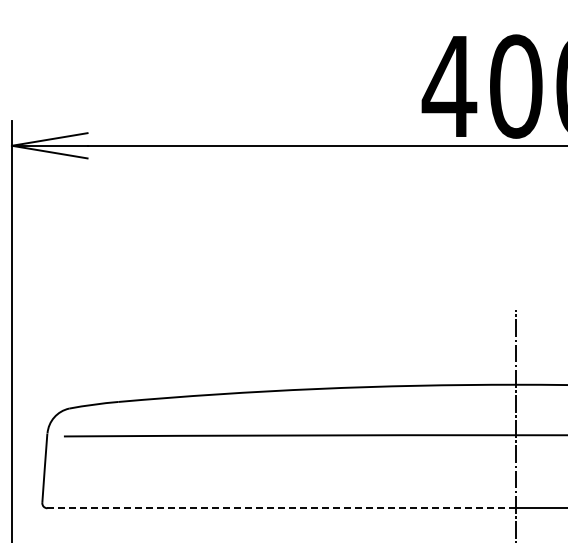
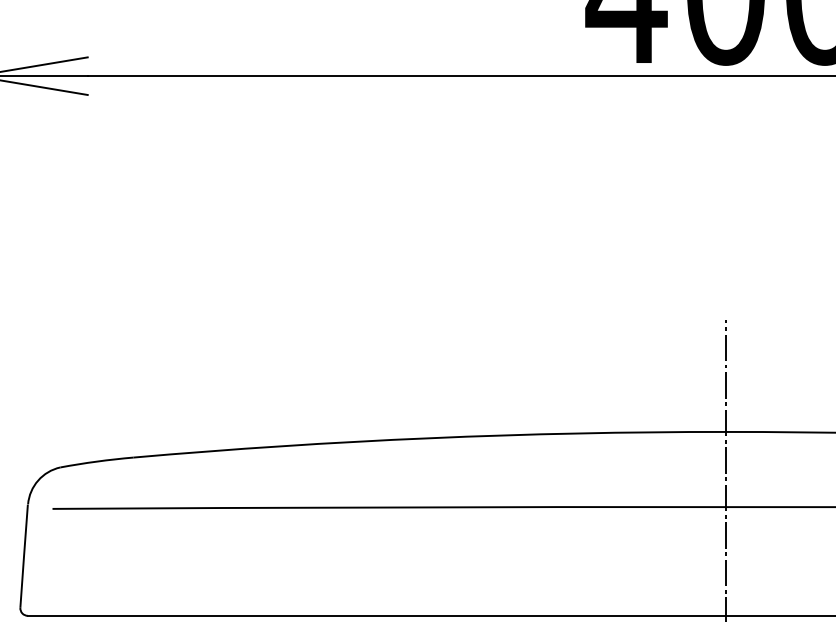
line: (281, 508) -> (376, 616), dashed -> solid

